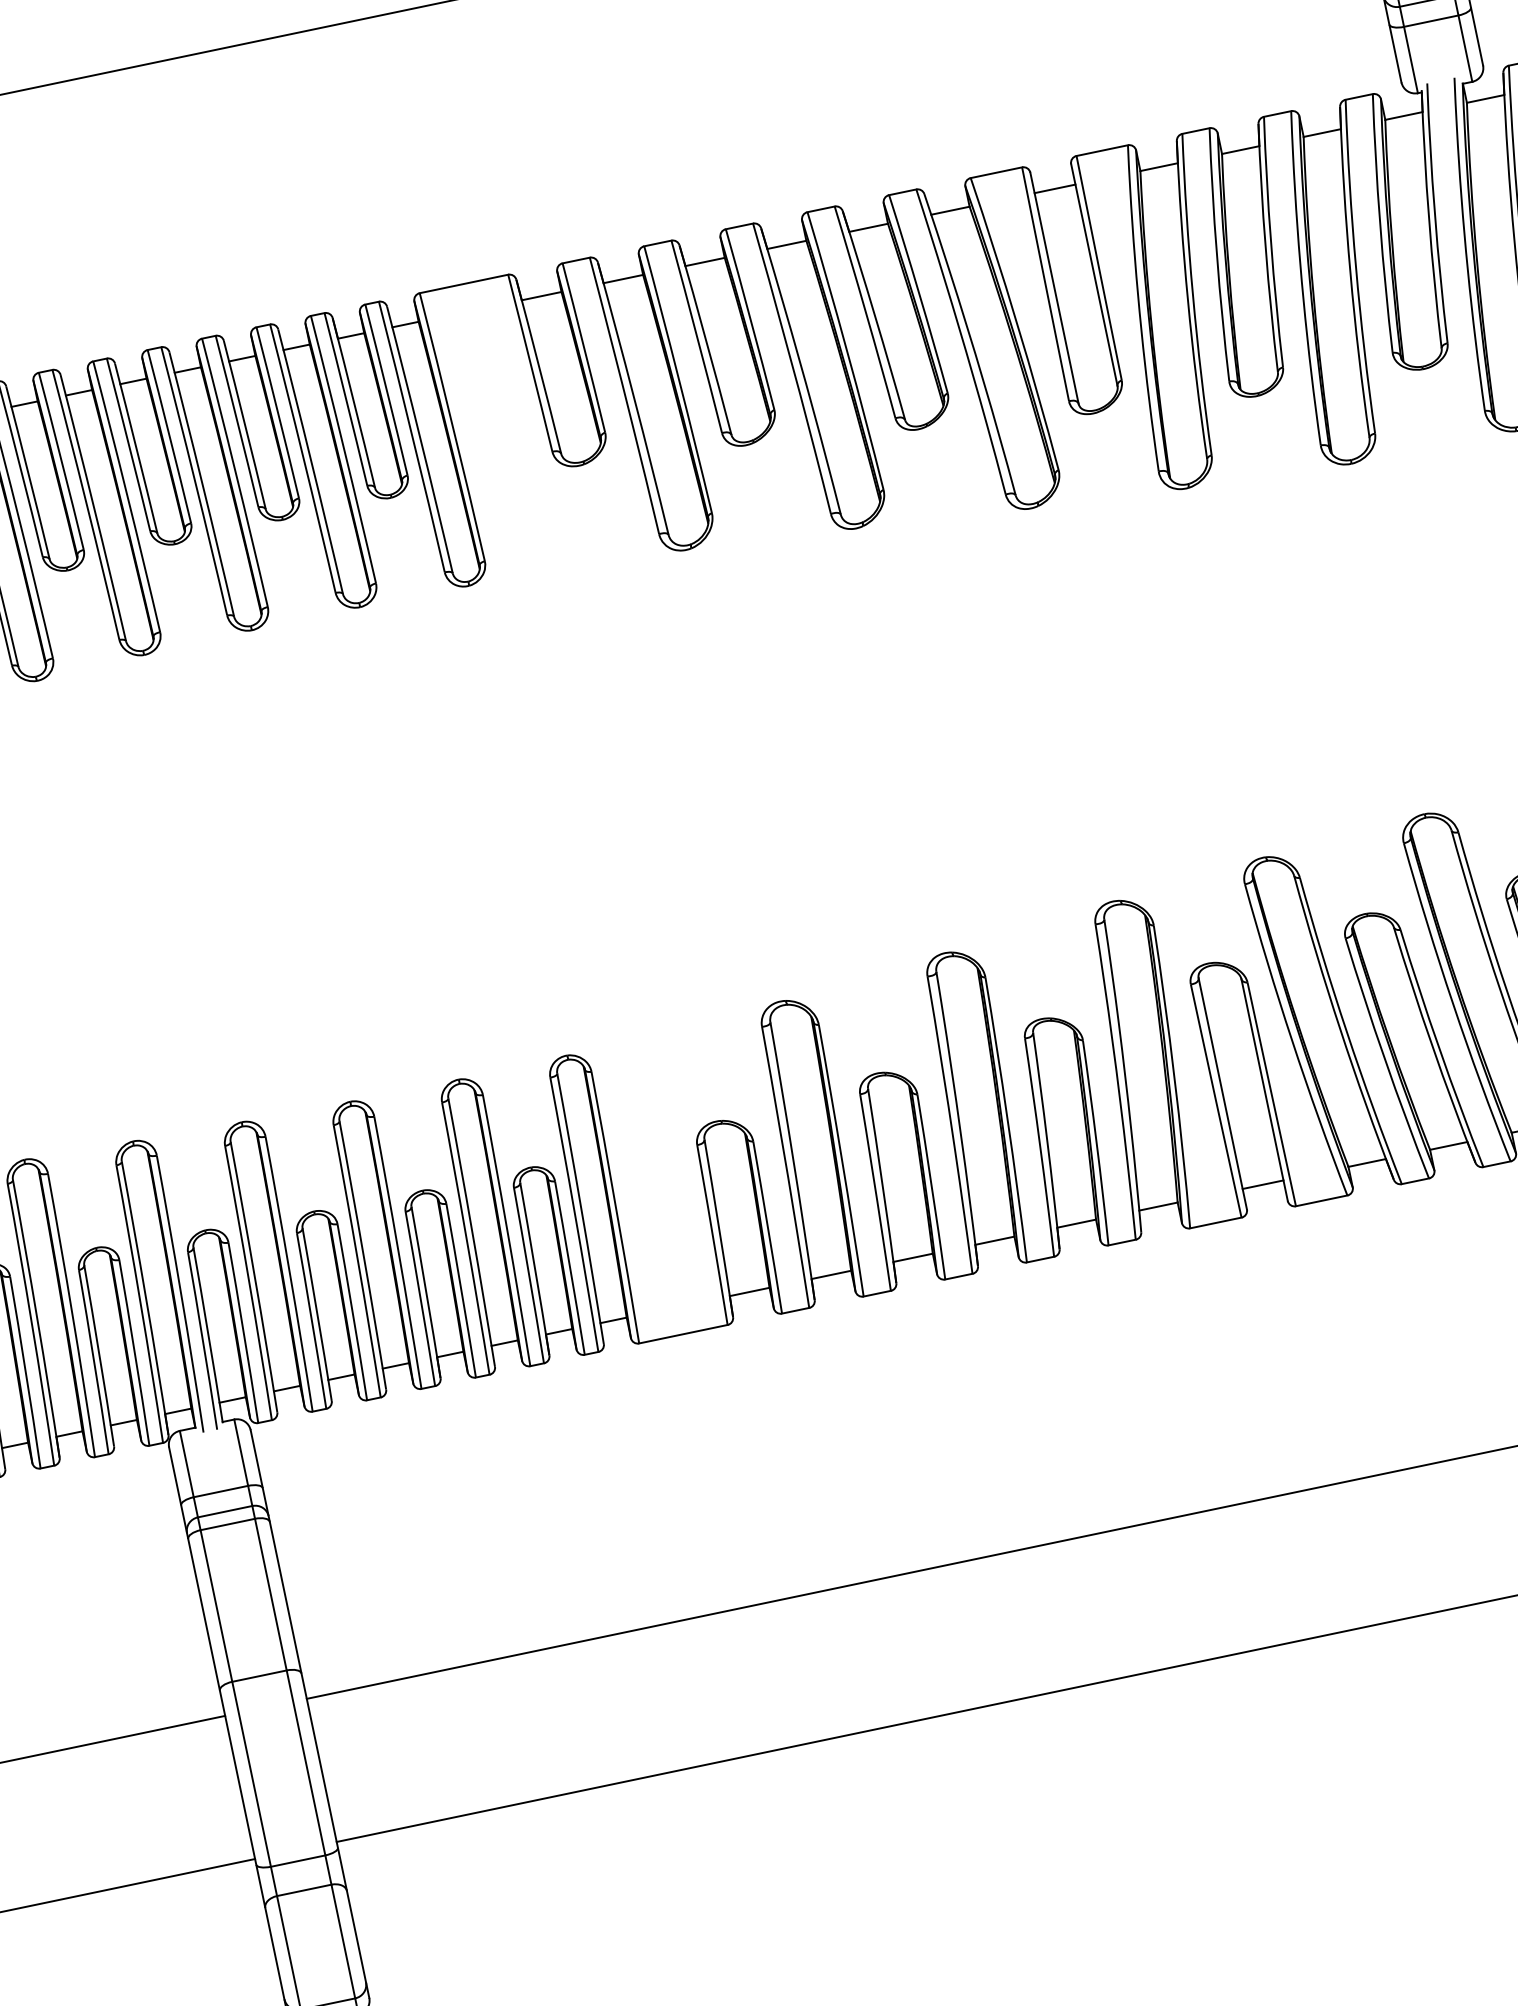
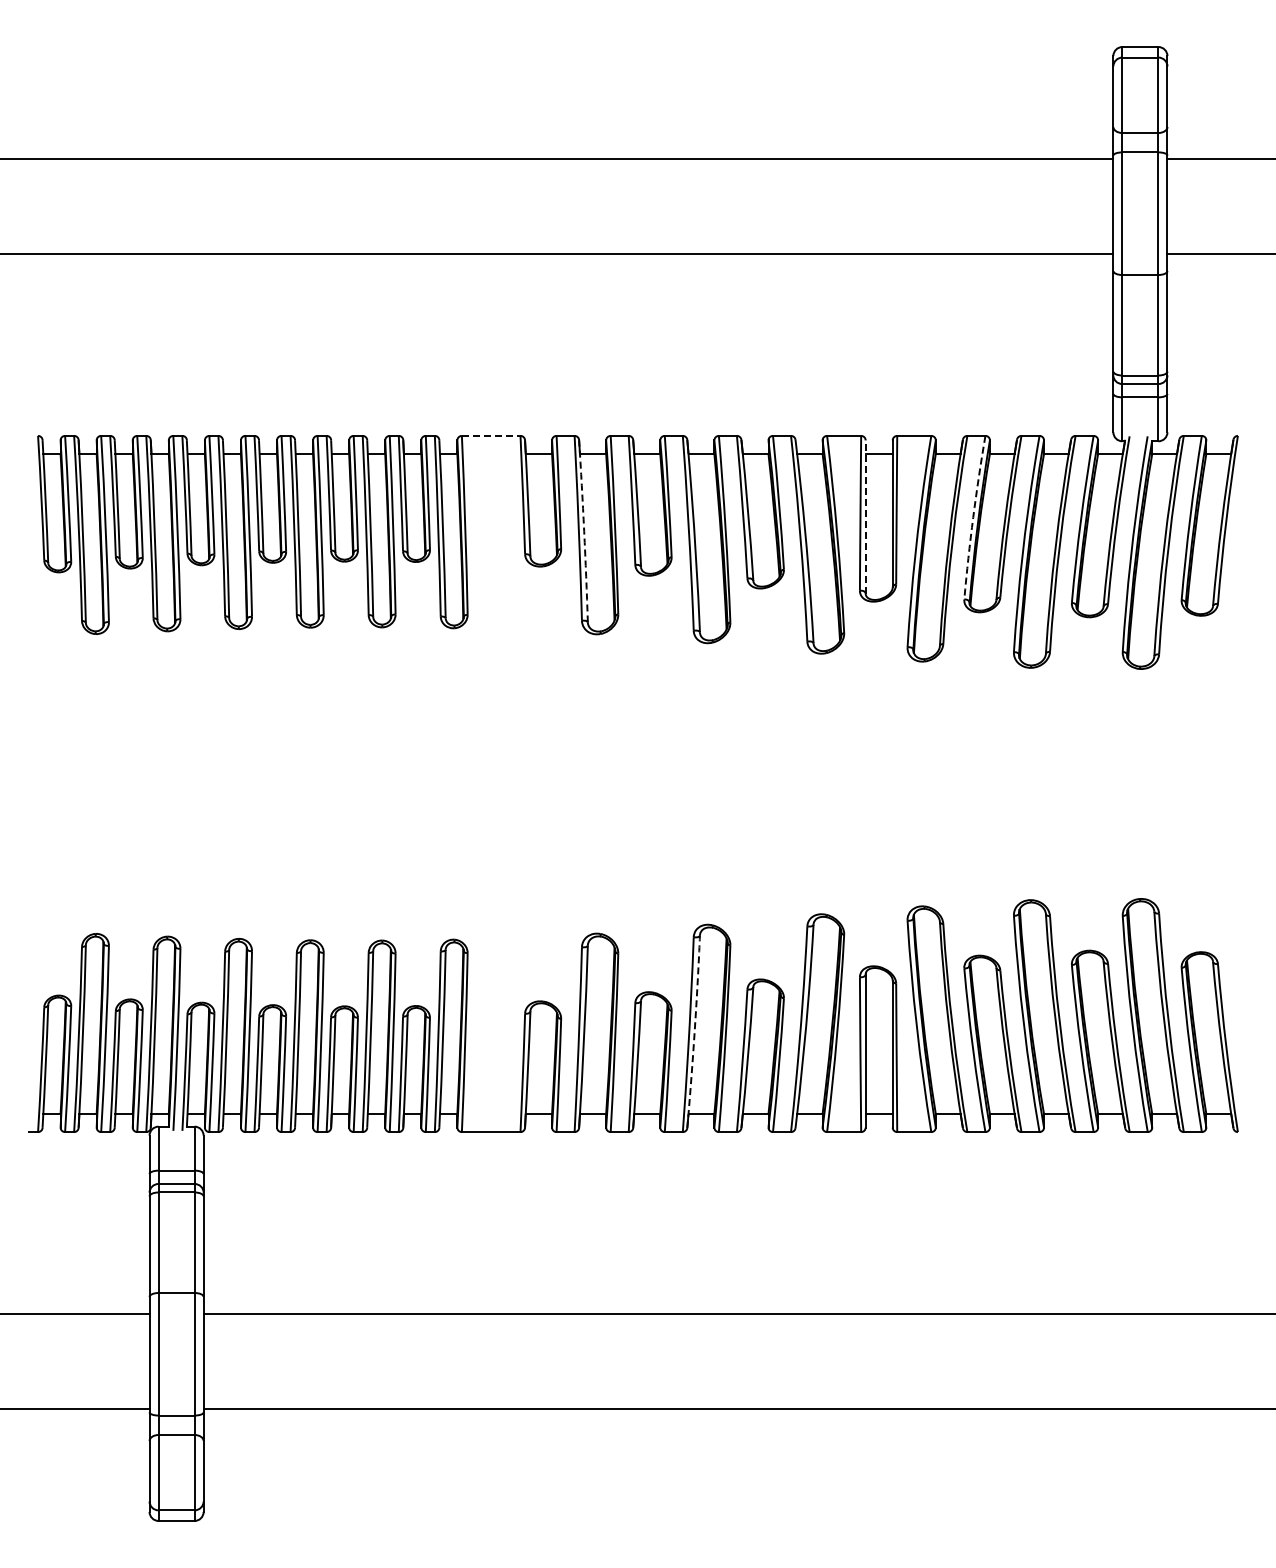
line: (1217, 255) -> (973, 517), solid -> dashed
line: (464, 283) -> (491, 435), solid -> dashed
line: (1054, 289) -> (865, 517), solid -> dashed
line: (634, 398) -> (584, 531), solid -> dashed
line: (957, 1113) -> (694, 1028), solid -> dashed

